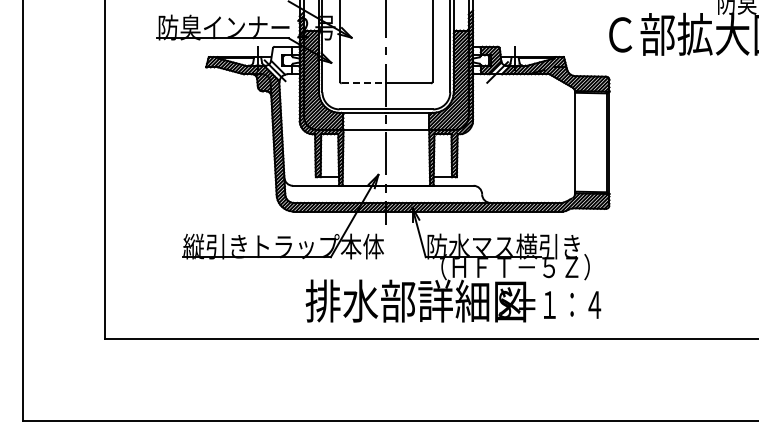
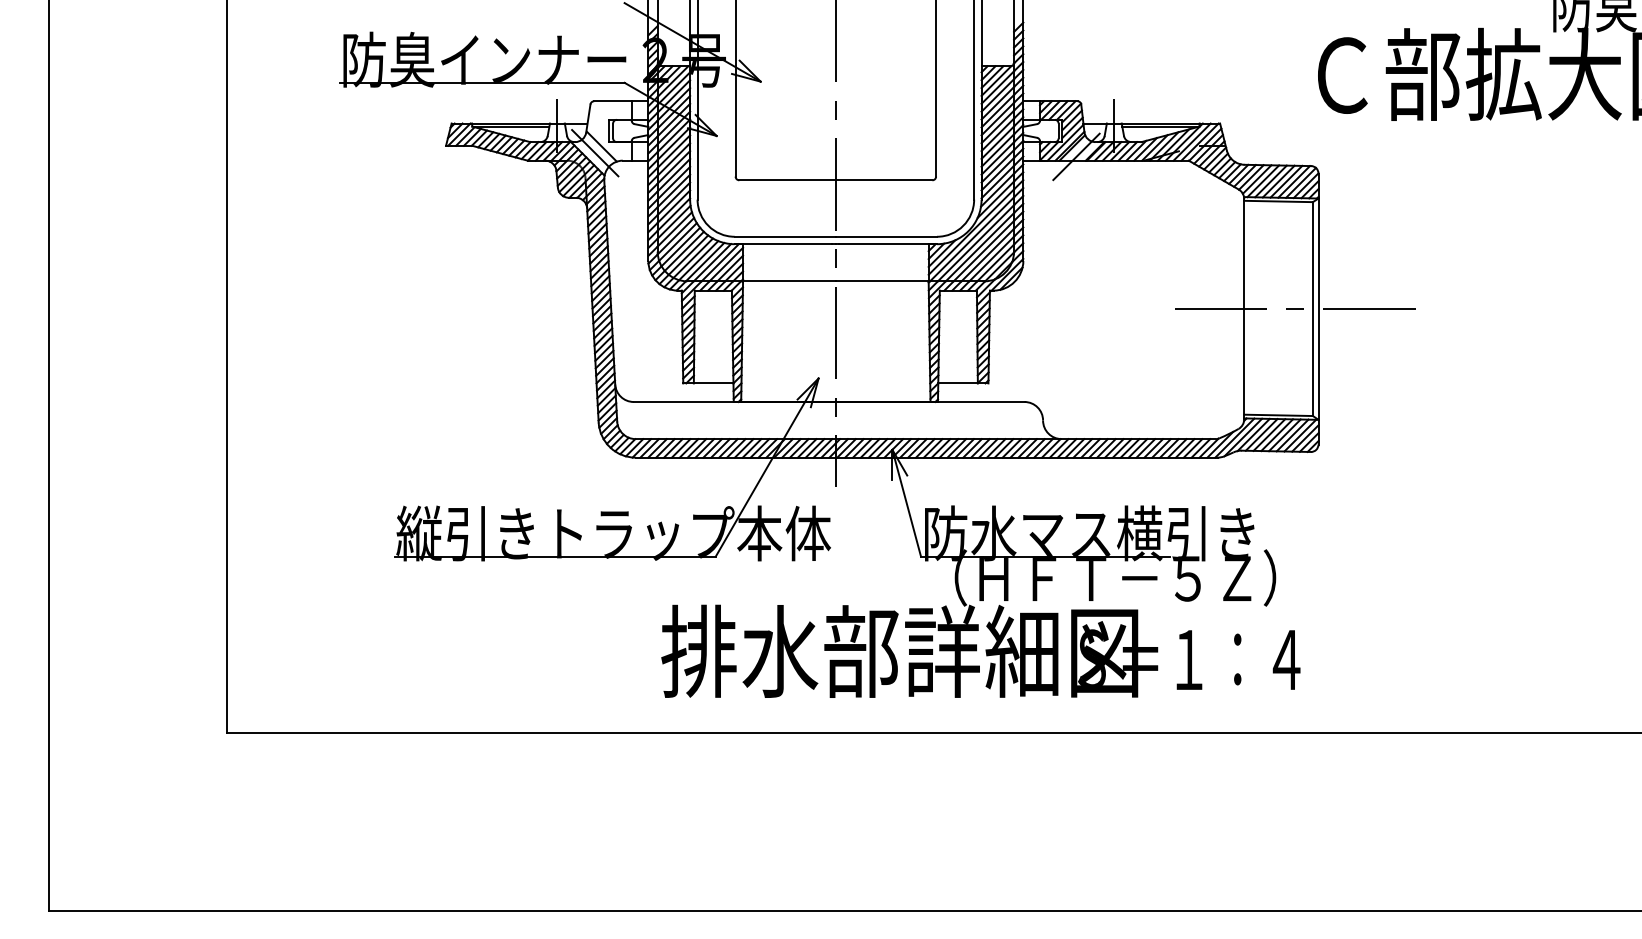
line: (364, 83) -> (788, 180), dashed -> solid
line: (597, 142) -> (1292, 308), added

